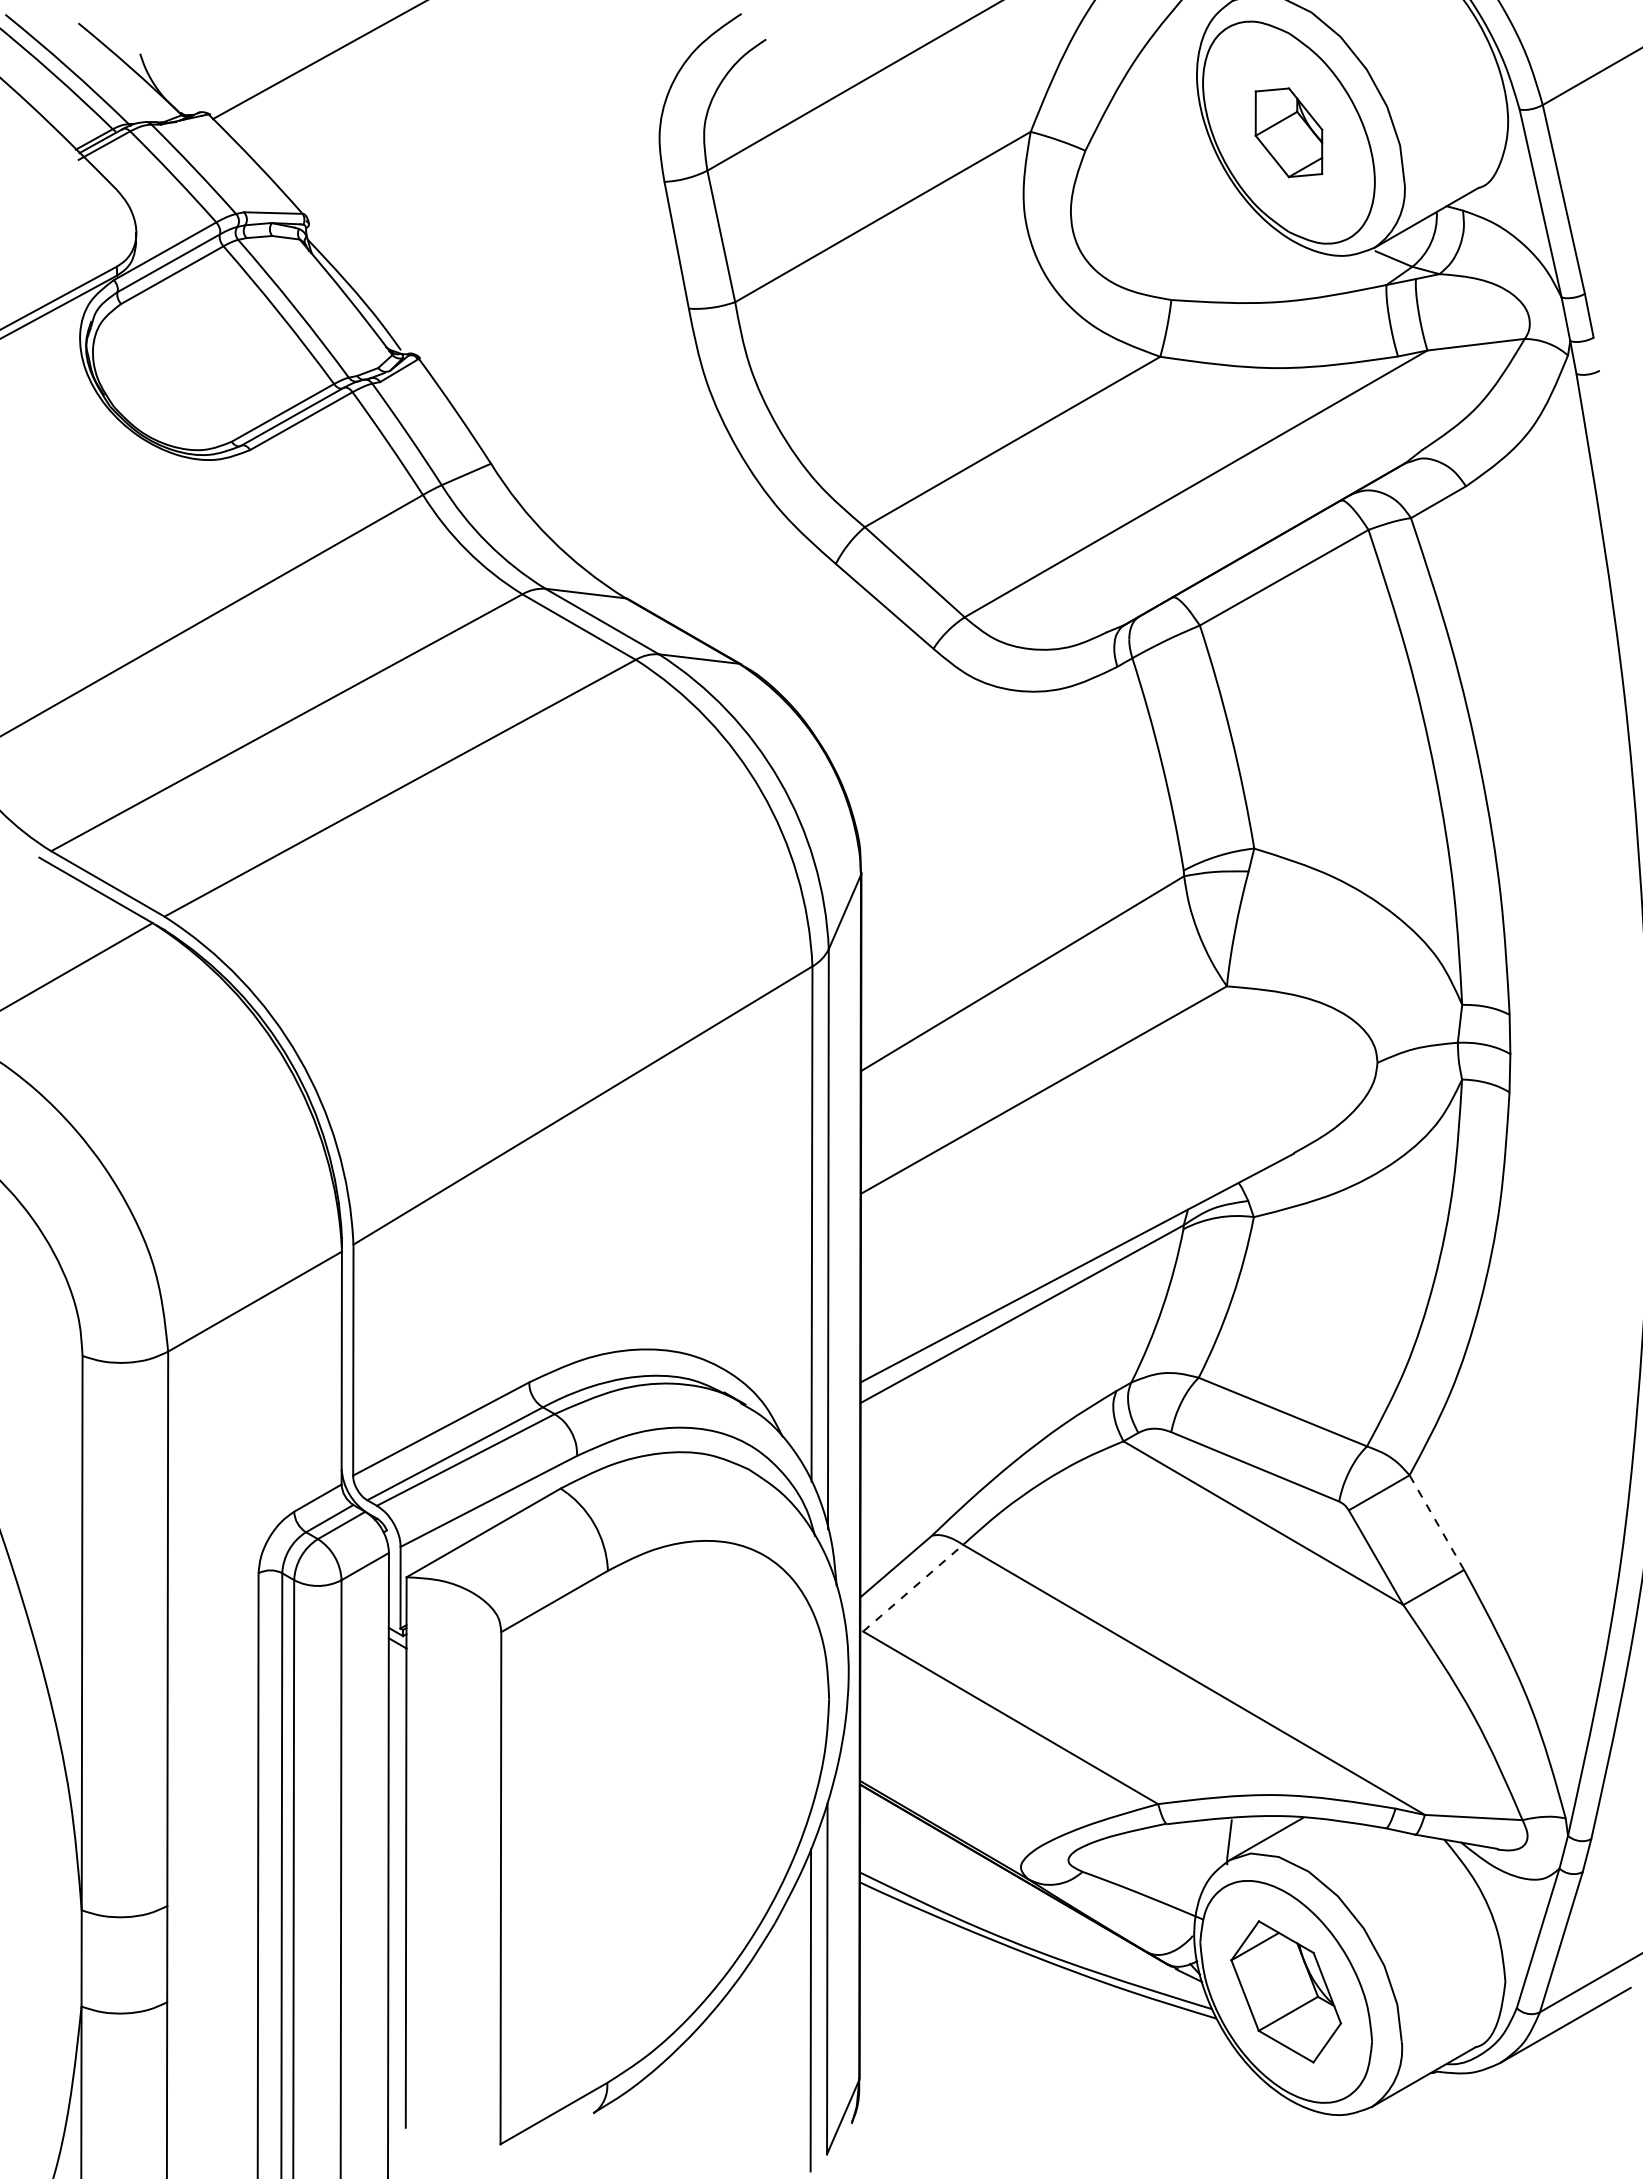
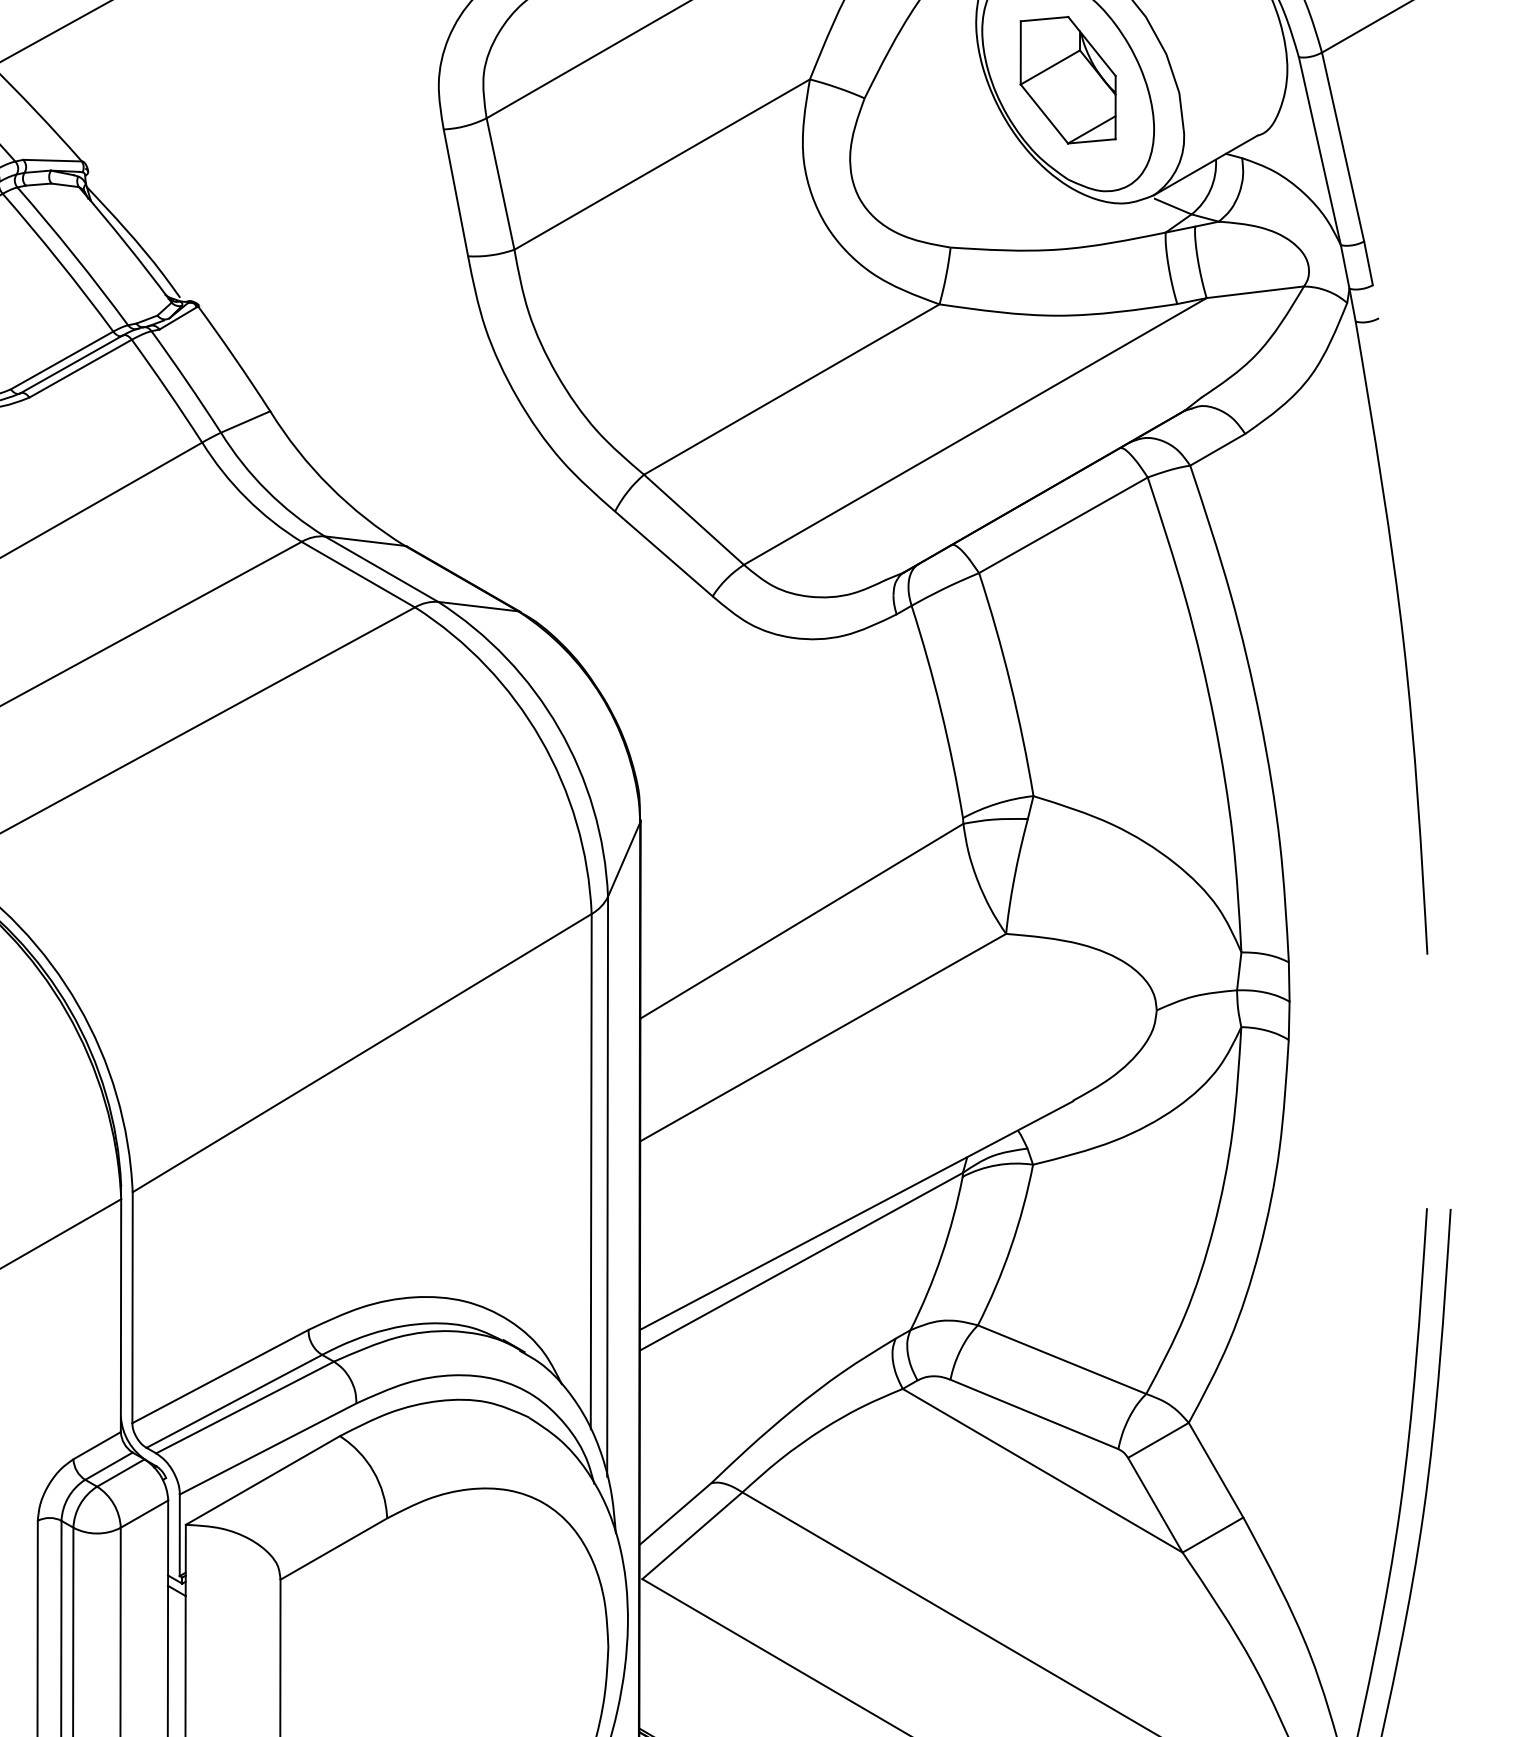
part: (1288, 132) -> (1067, 80), size x1.43
line: (1436, 1522) -> (1215, 1470), dashed -> solid
line: (913, 1587) -> (692, 1535), dashed -> solid

